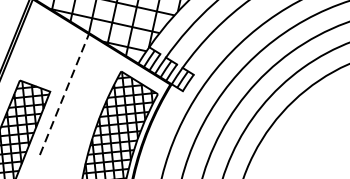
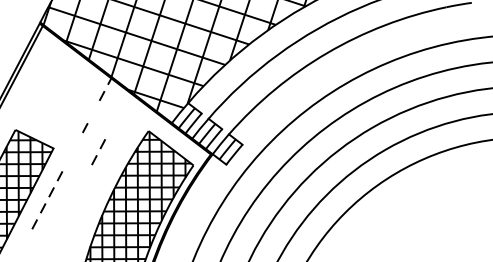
line: (77, 60) -> (93, 111), removed
part: (64, 93) -> (98, 152), moved

